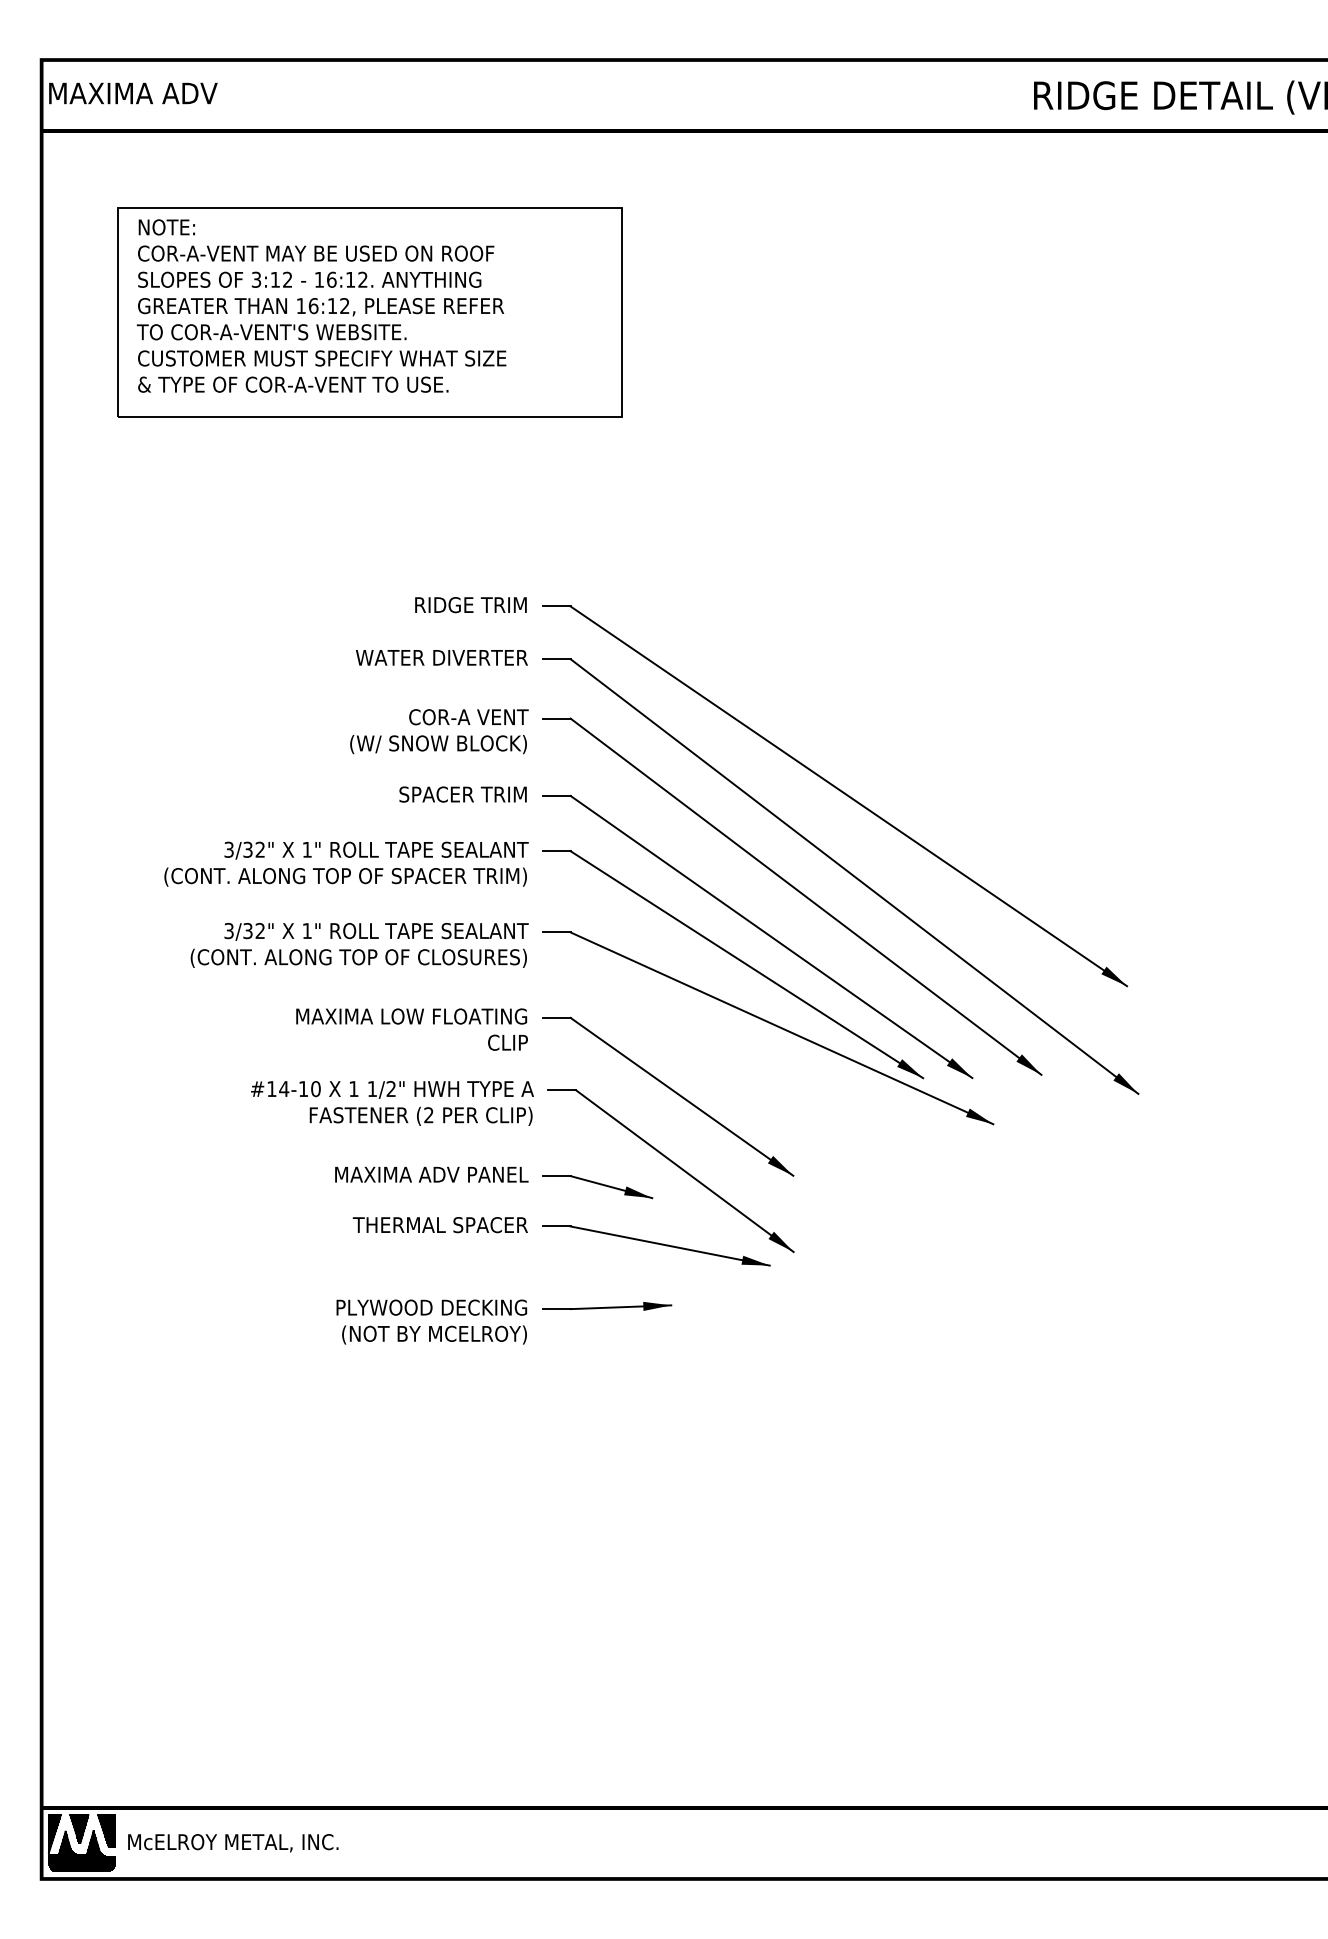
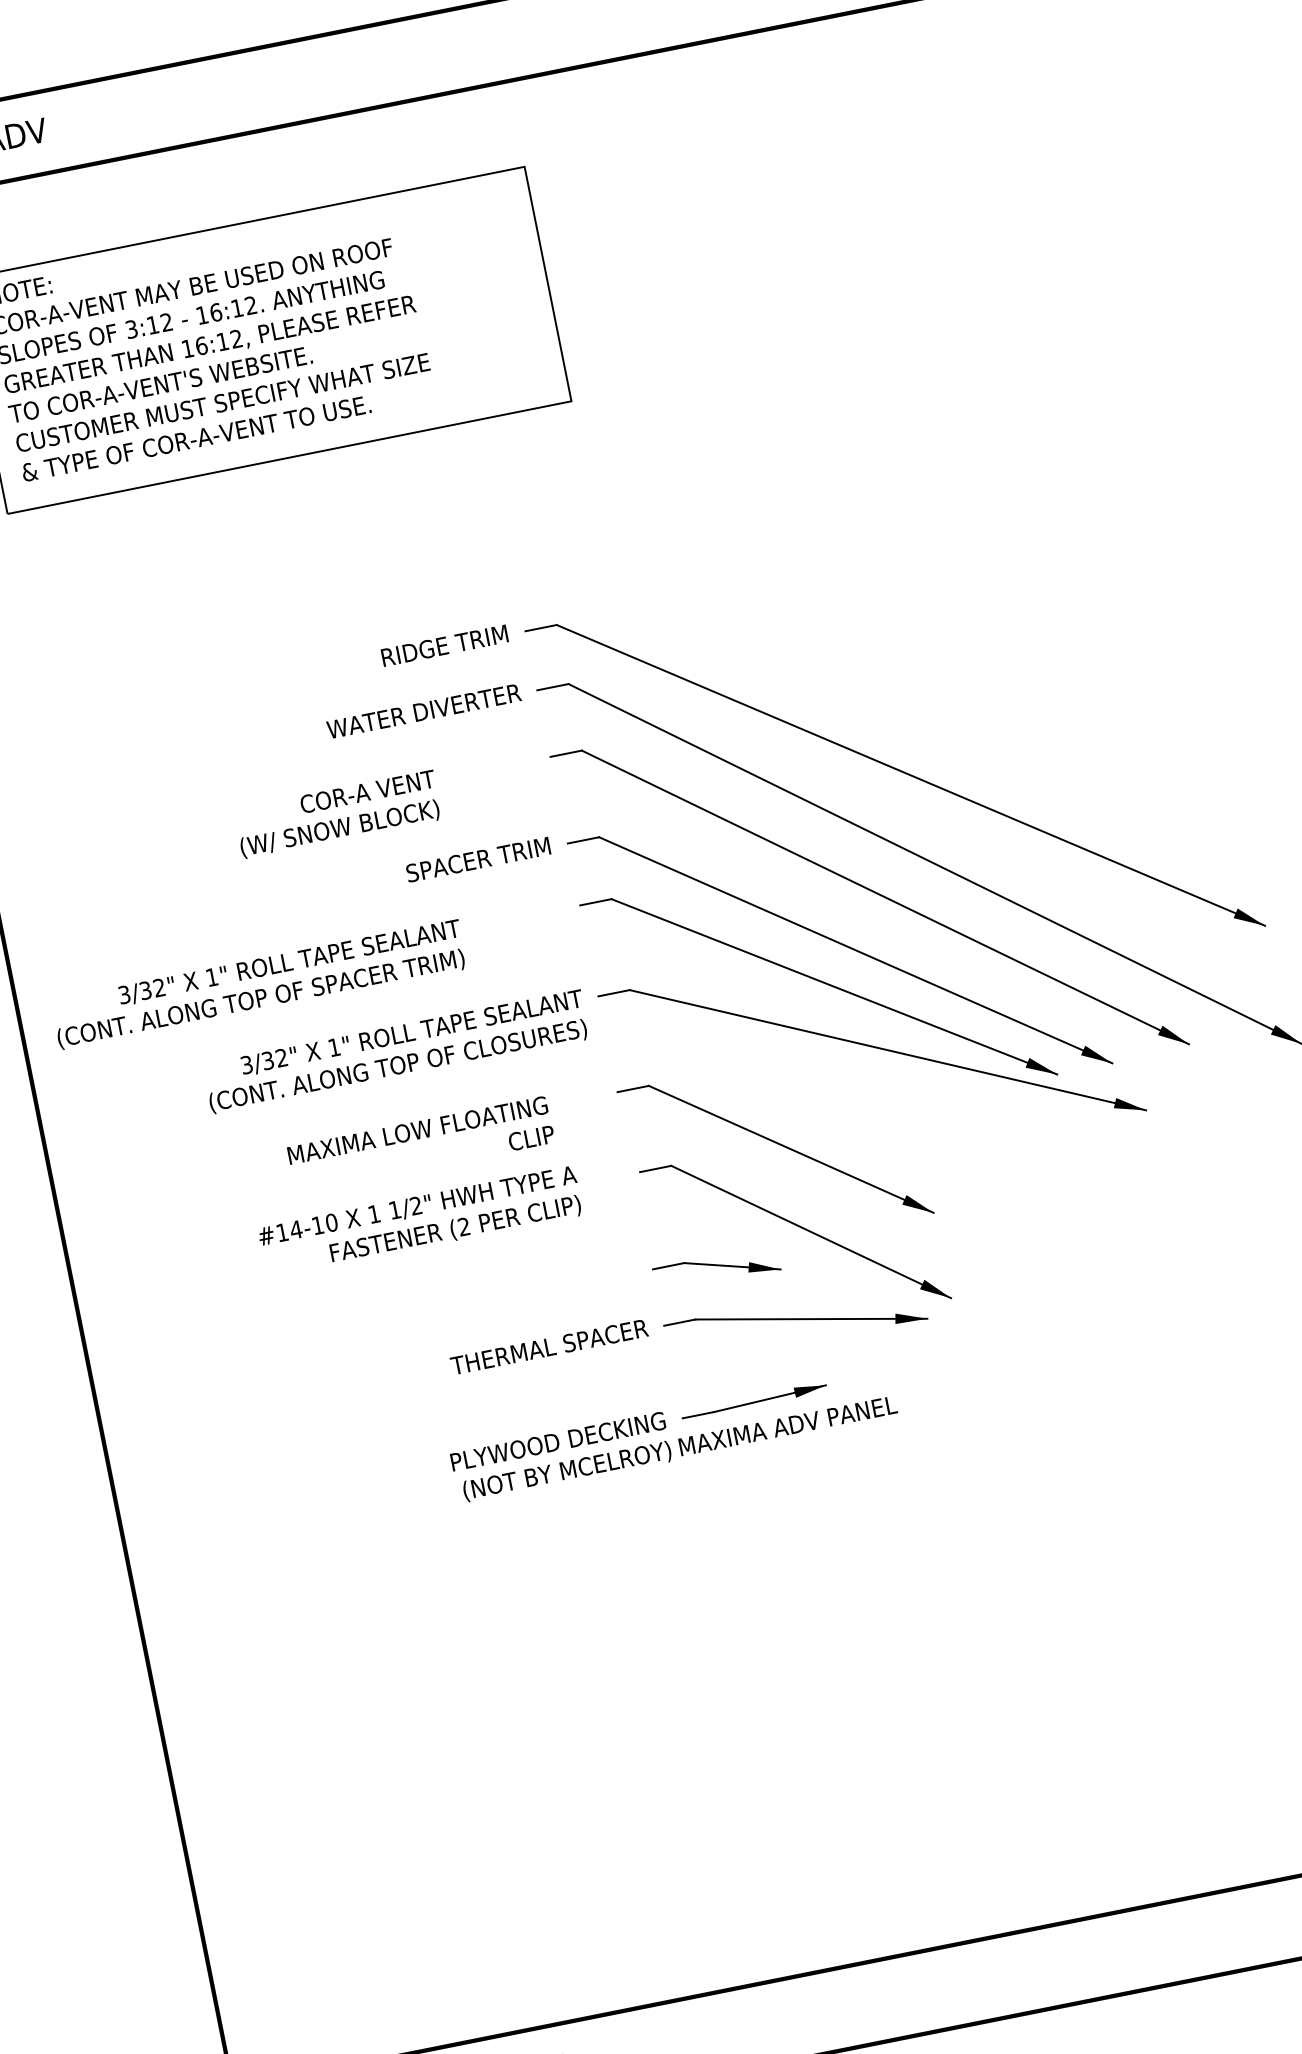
text: (439, 731) -> (338, 814), moved
text: (346, 863) -> (259, 983), moved
text: (411, 1029) -> (420, 1144), moved
text: (392, 1103) -> (420, 1221), moved
text: (431, 1174) -> (787, 1425), moved

